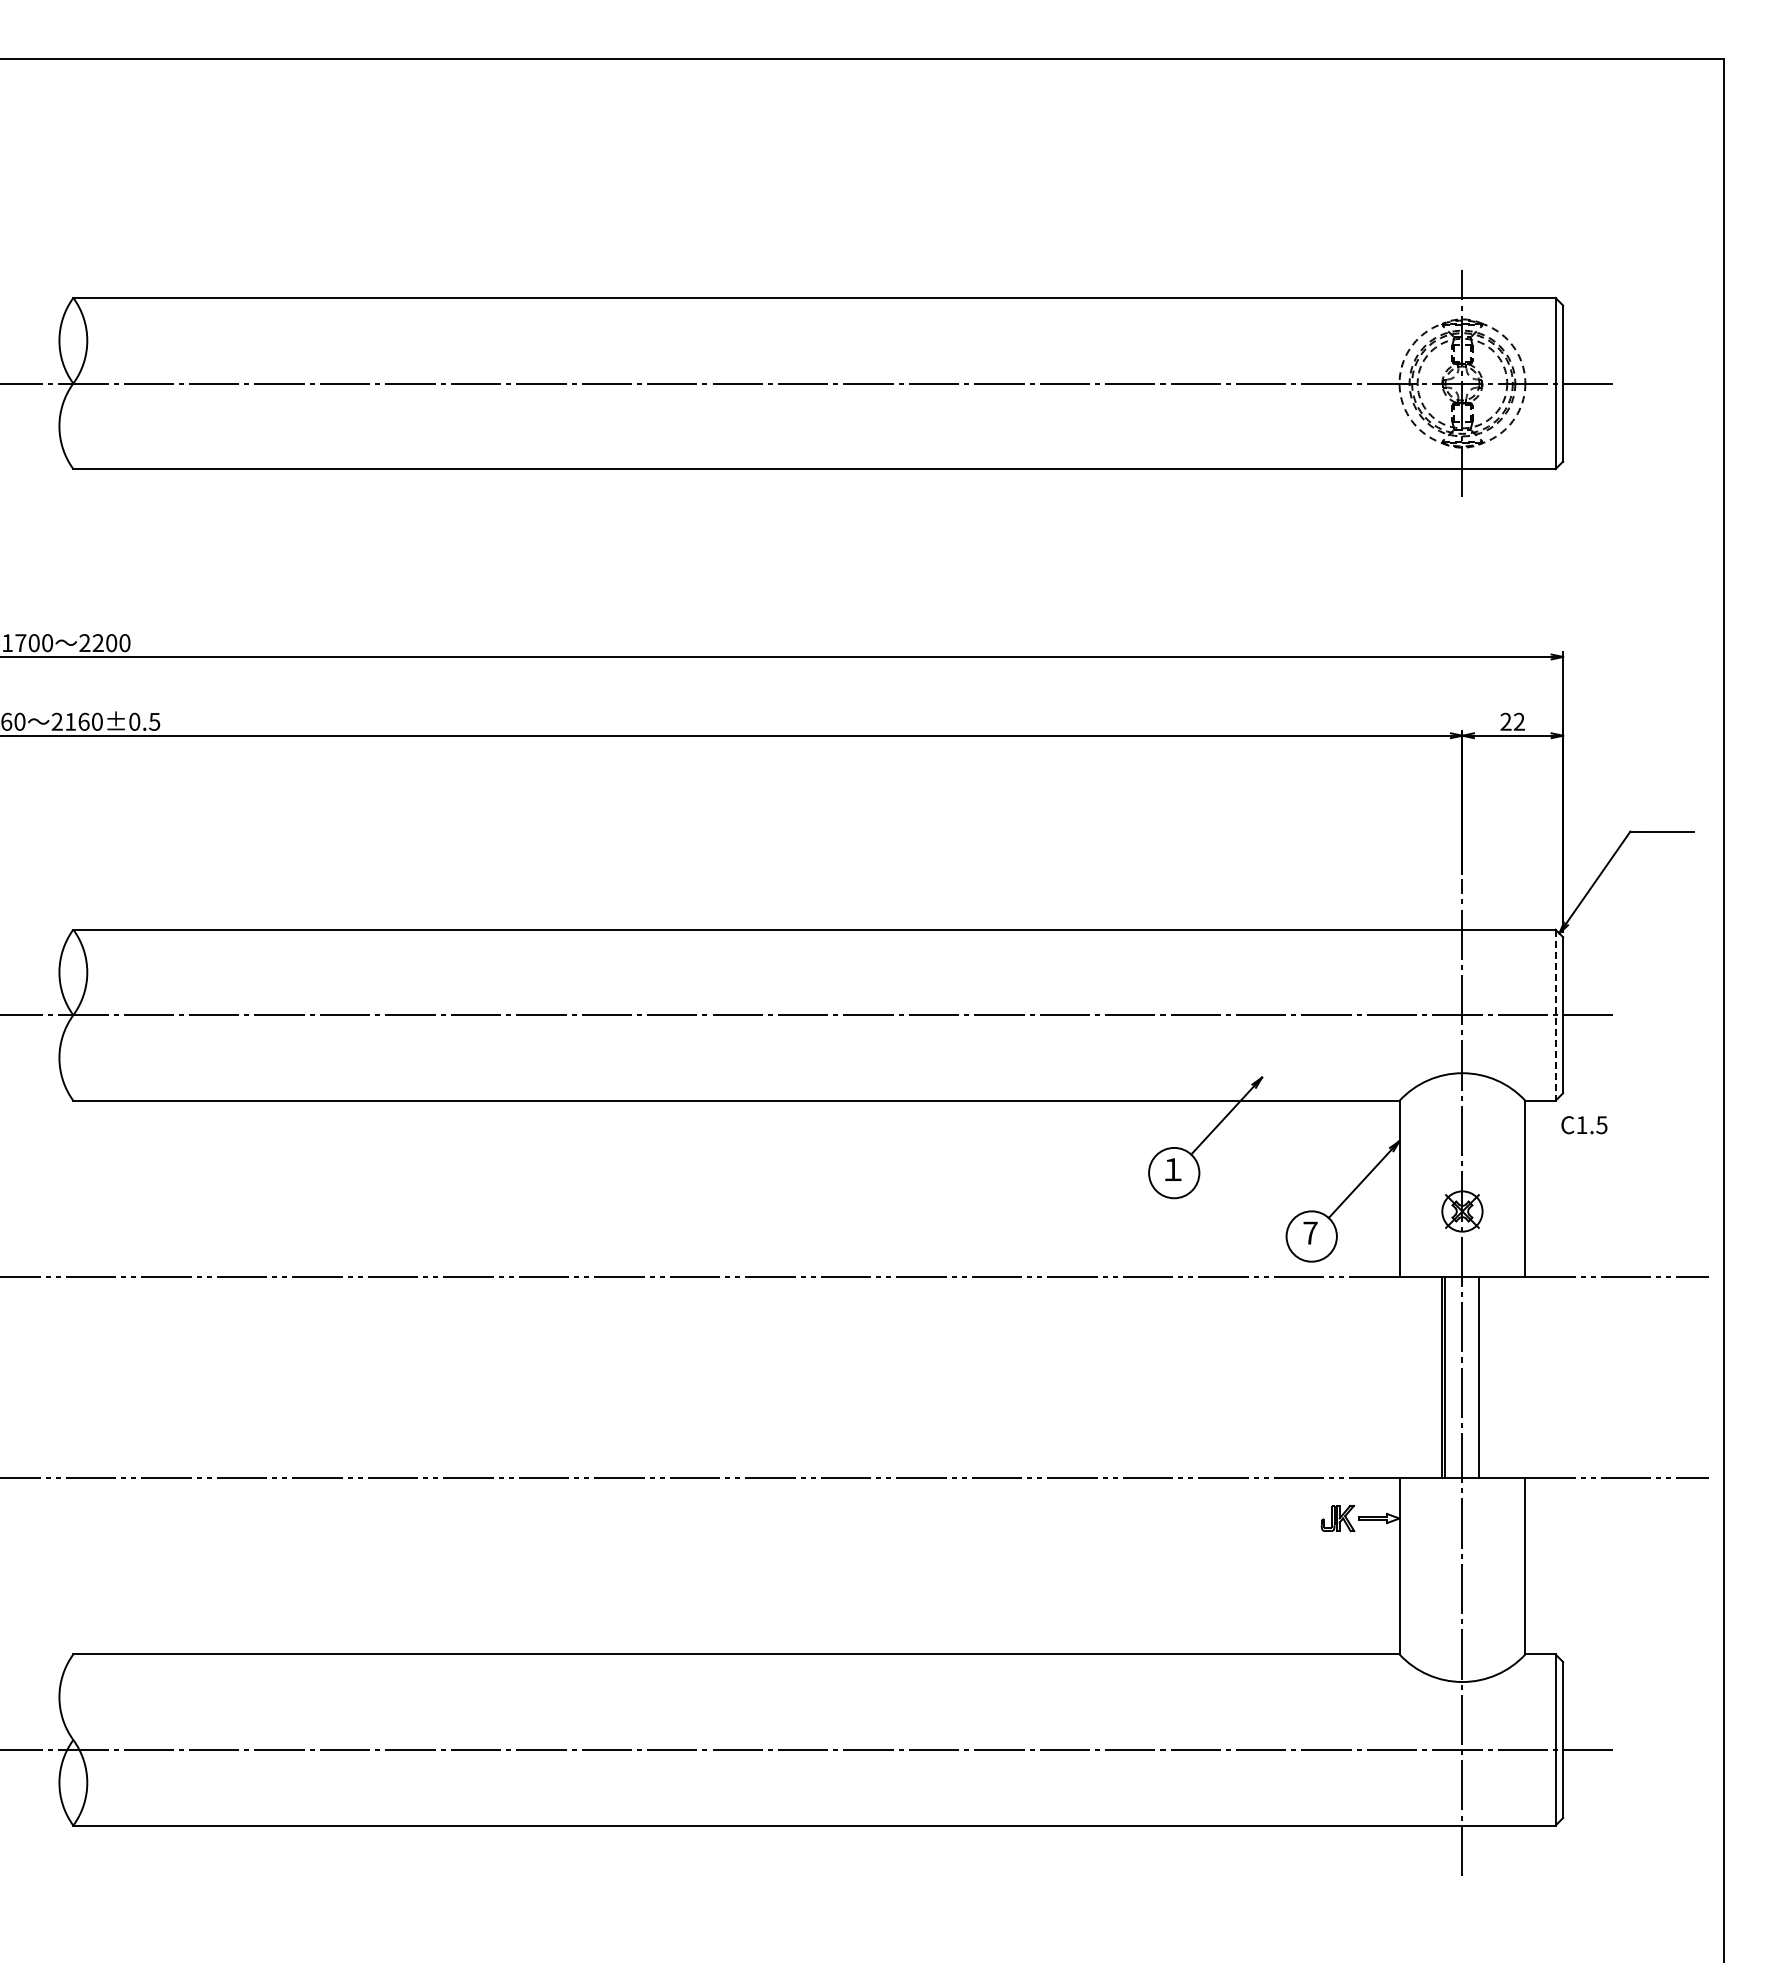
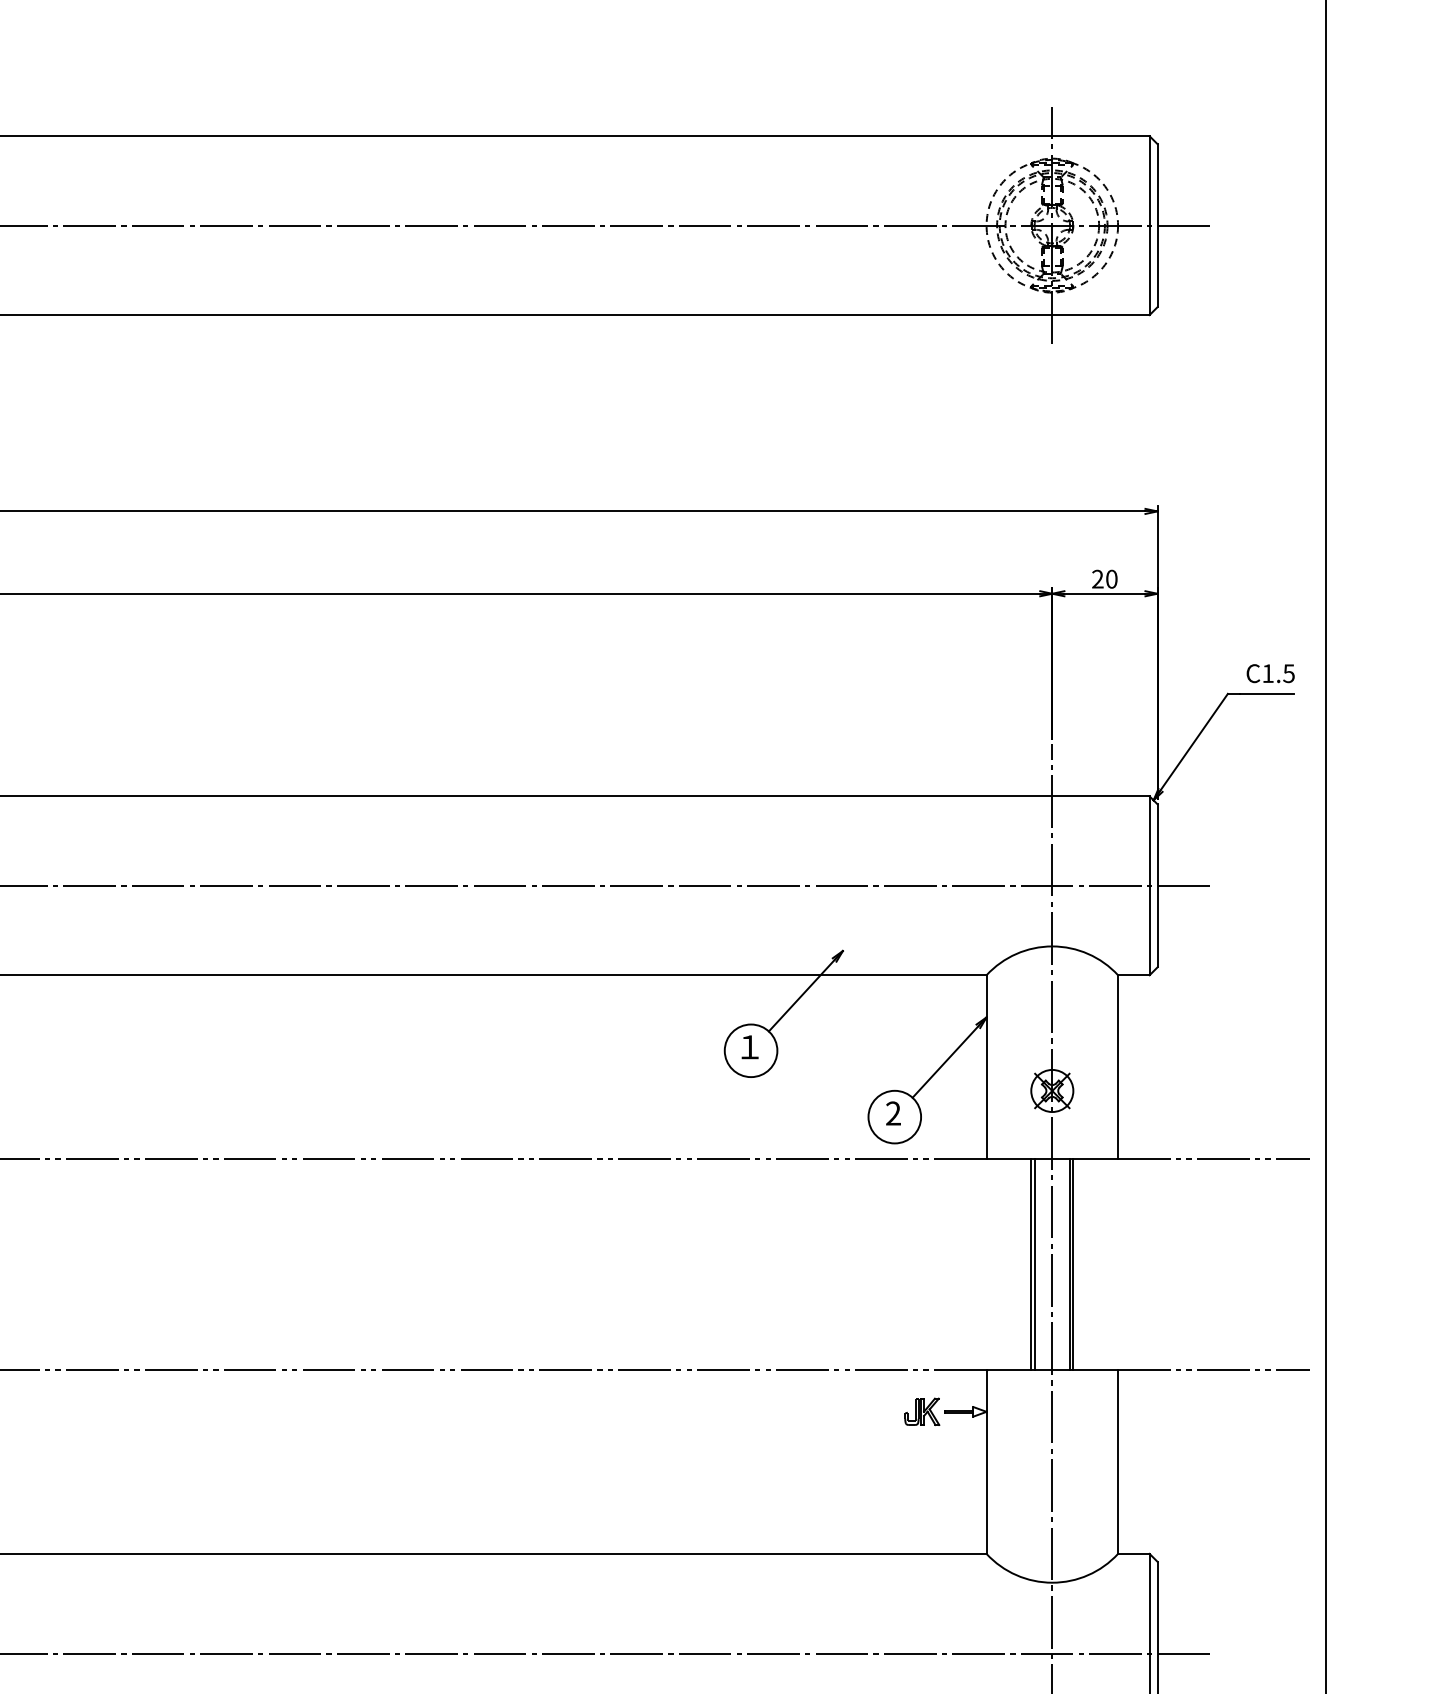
text: (1519, 721) -> (1111, 578), 22 -> 20
line: (1555, 1015) -> (1149, 886), dashed -> solid
text: (1584, 1125) -> (1270, 673), moved
text: (1310, 1232) -> (893, 1112), 7 -> 2
line: (1482, 1377) -> (1073, 1264), added

